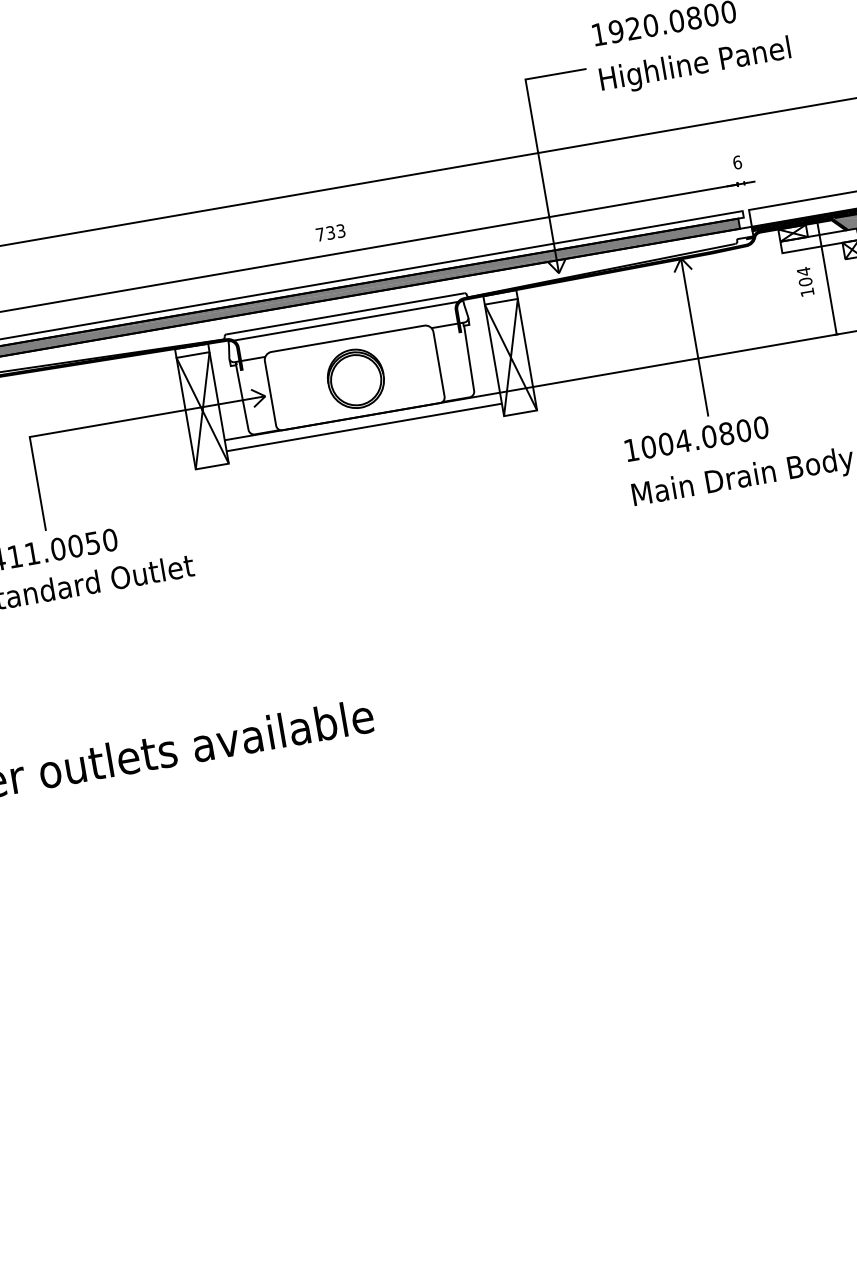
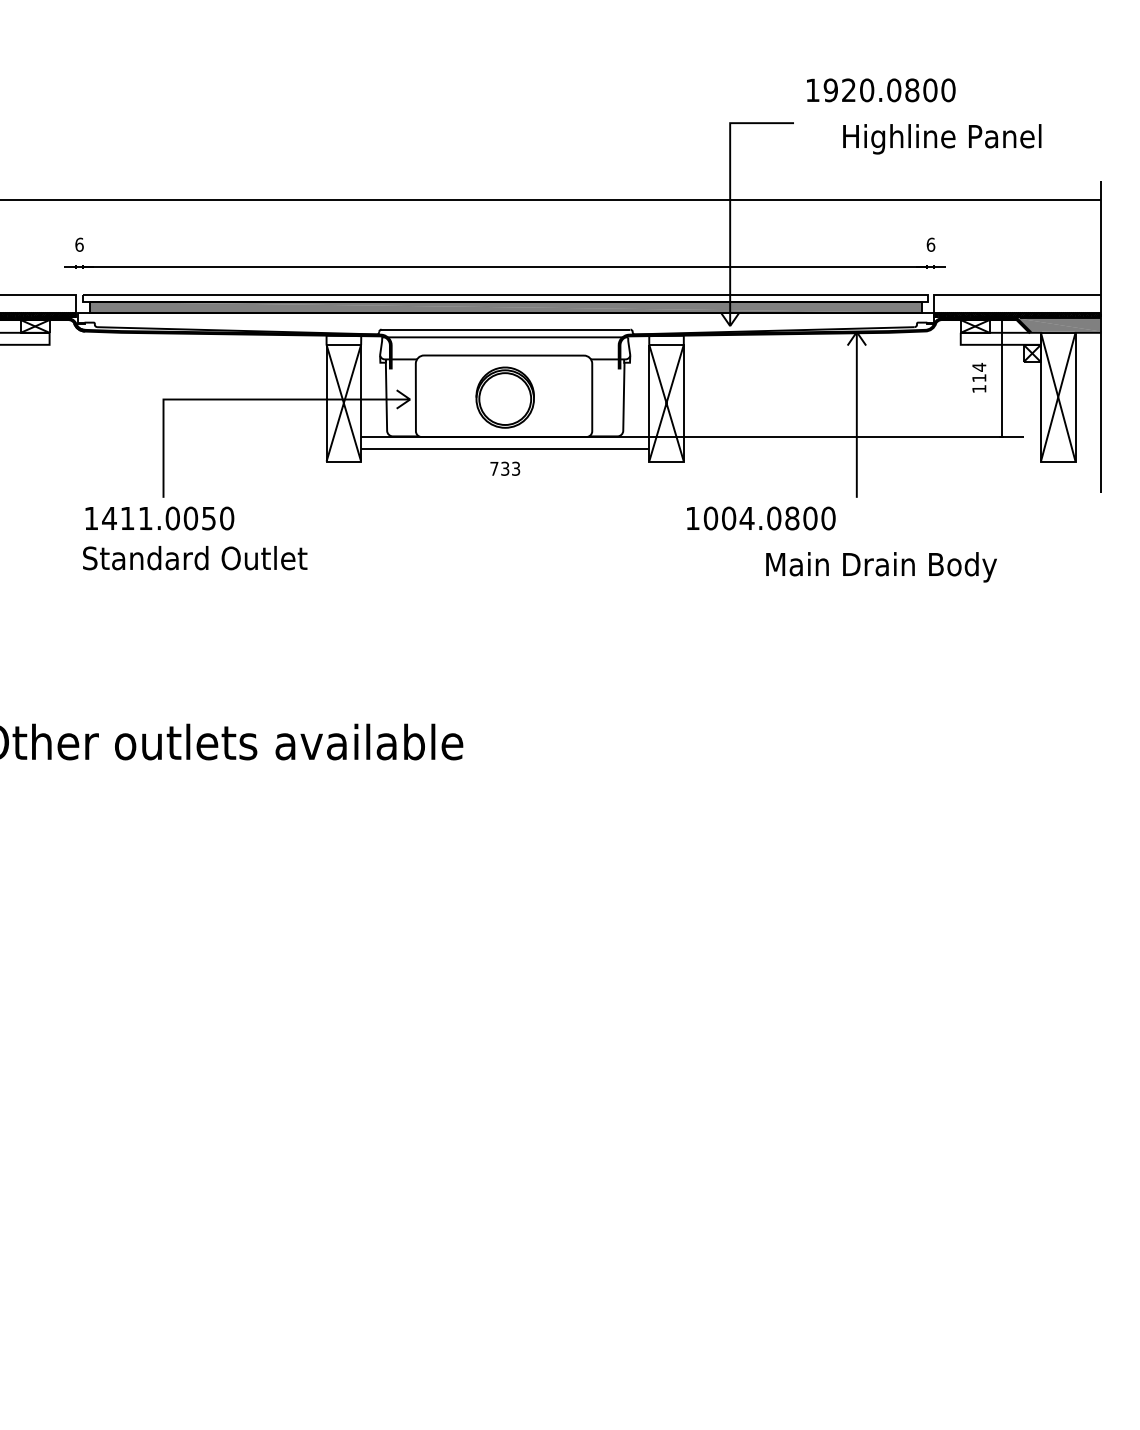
text: (695, 66) -> (942, 139), moved
text: (330, 232) -> (505, 468), moved
text: (805, 282) -> (979, 378), 104 -> 114
text: (697, 438) -> (761, 518), moved

